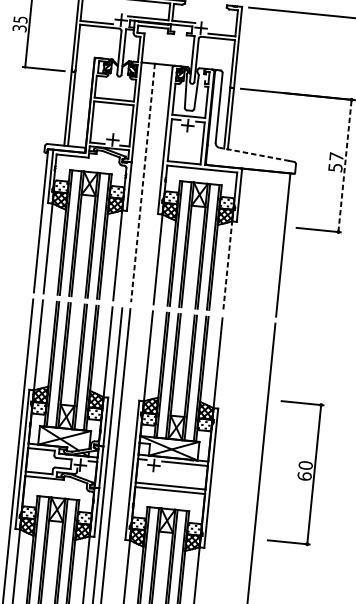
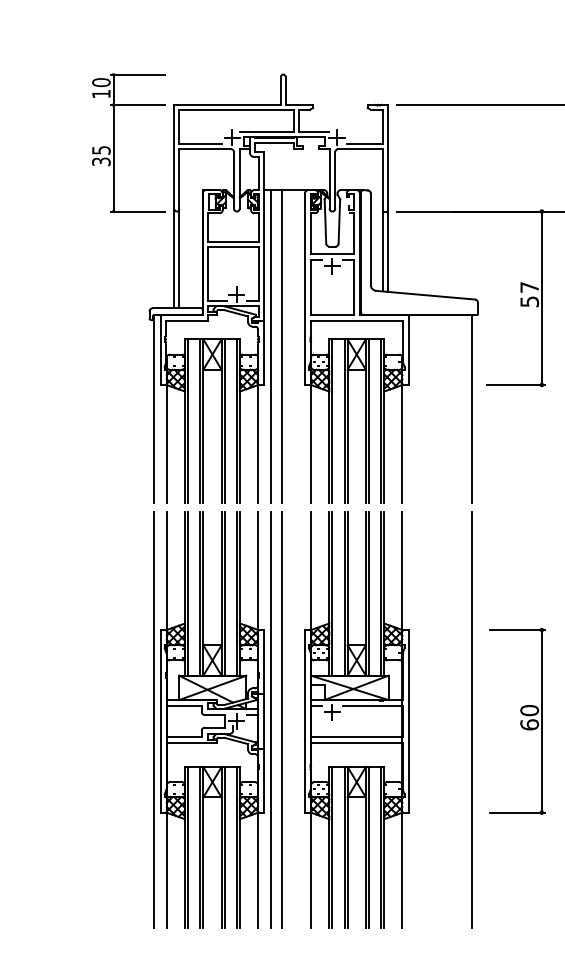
line: (254, 154) -> (422, 294), dashed -> solid
line: (344, 166) -> (541, 298), dashed -> solid
line: (134, 182) -> (270, 346), added
line: (142, 183) -> (281, 347), dashed -> solid
line: (227, 266) -> (402, 443), dashed -> solid
part: (295, 472) -> (517, 720), moved

